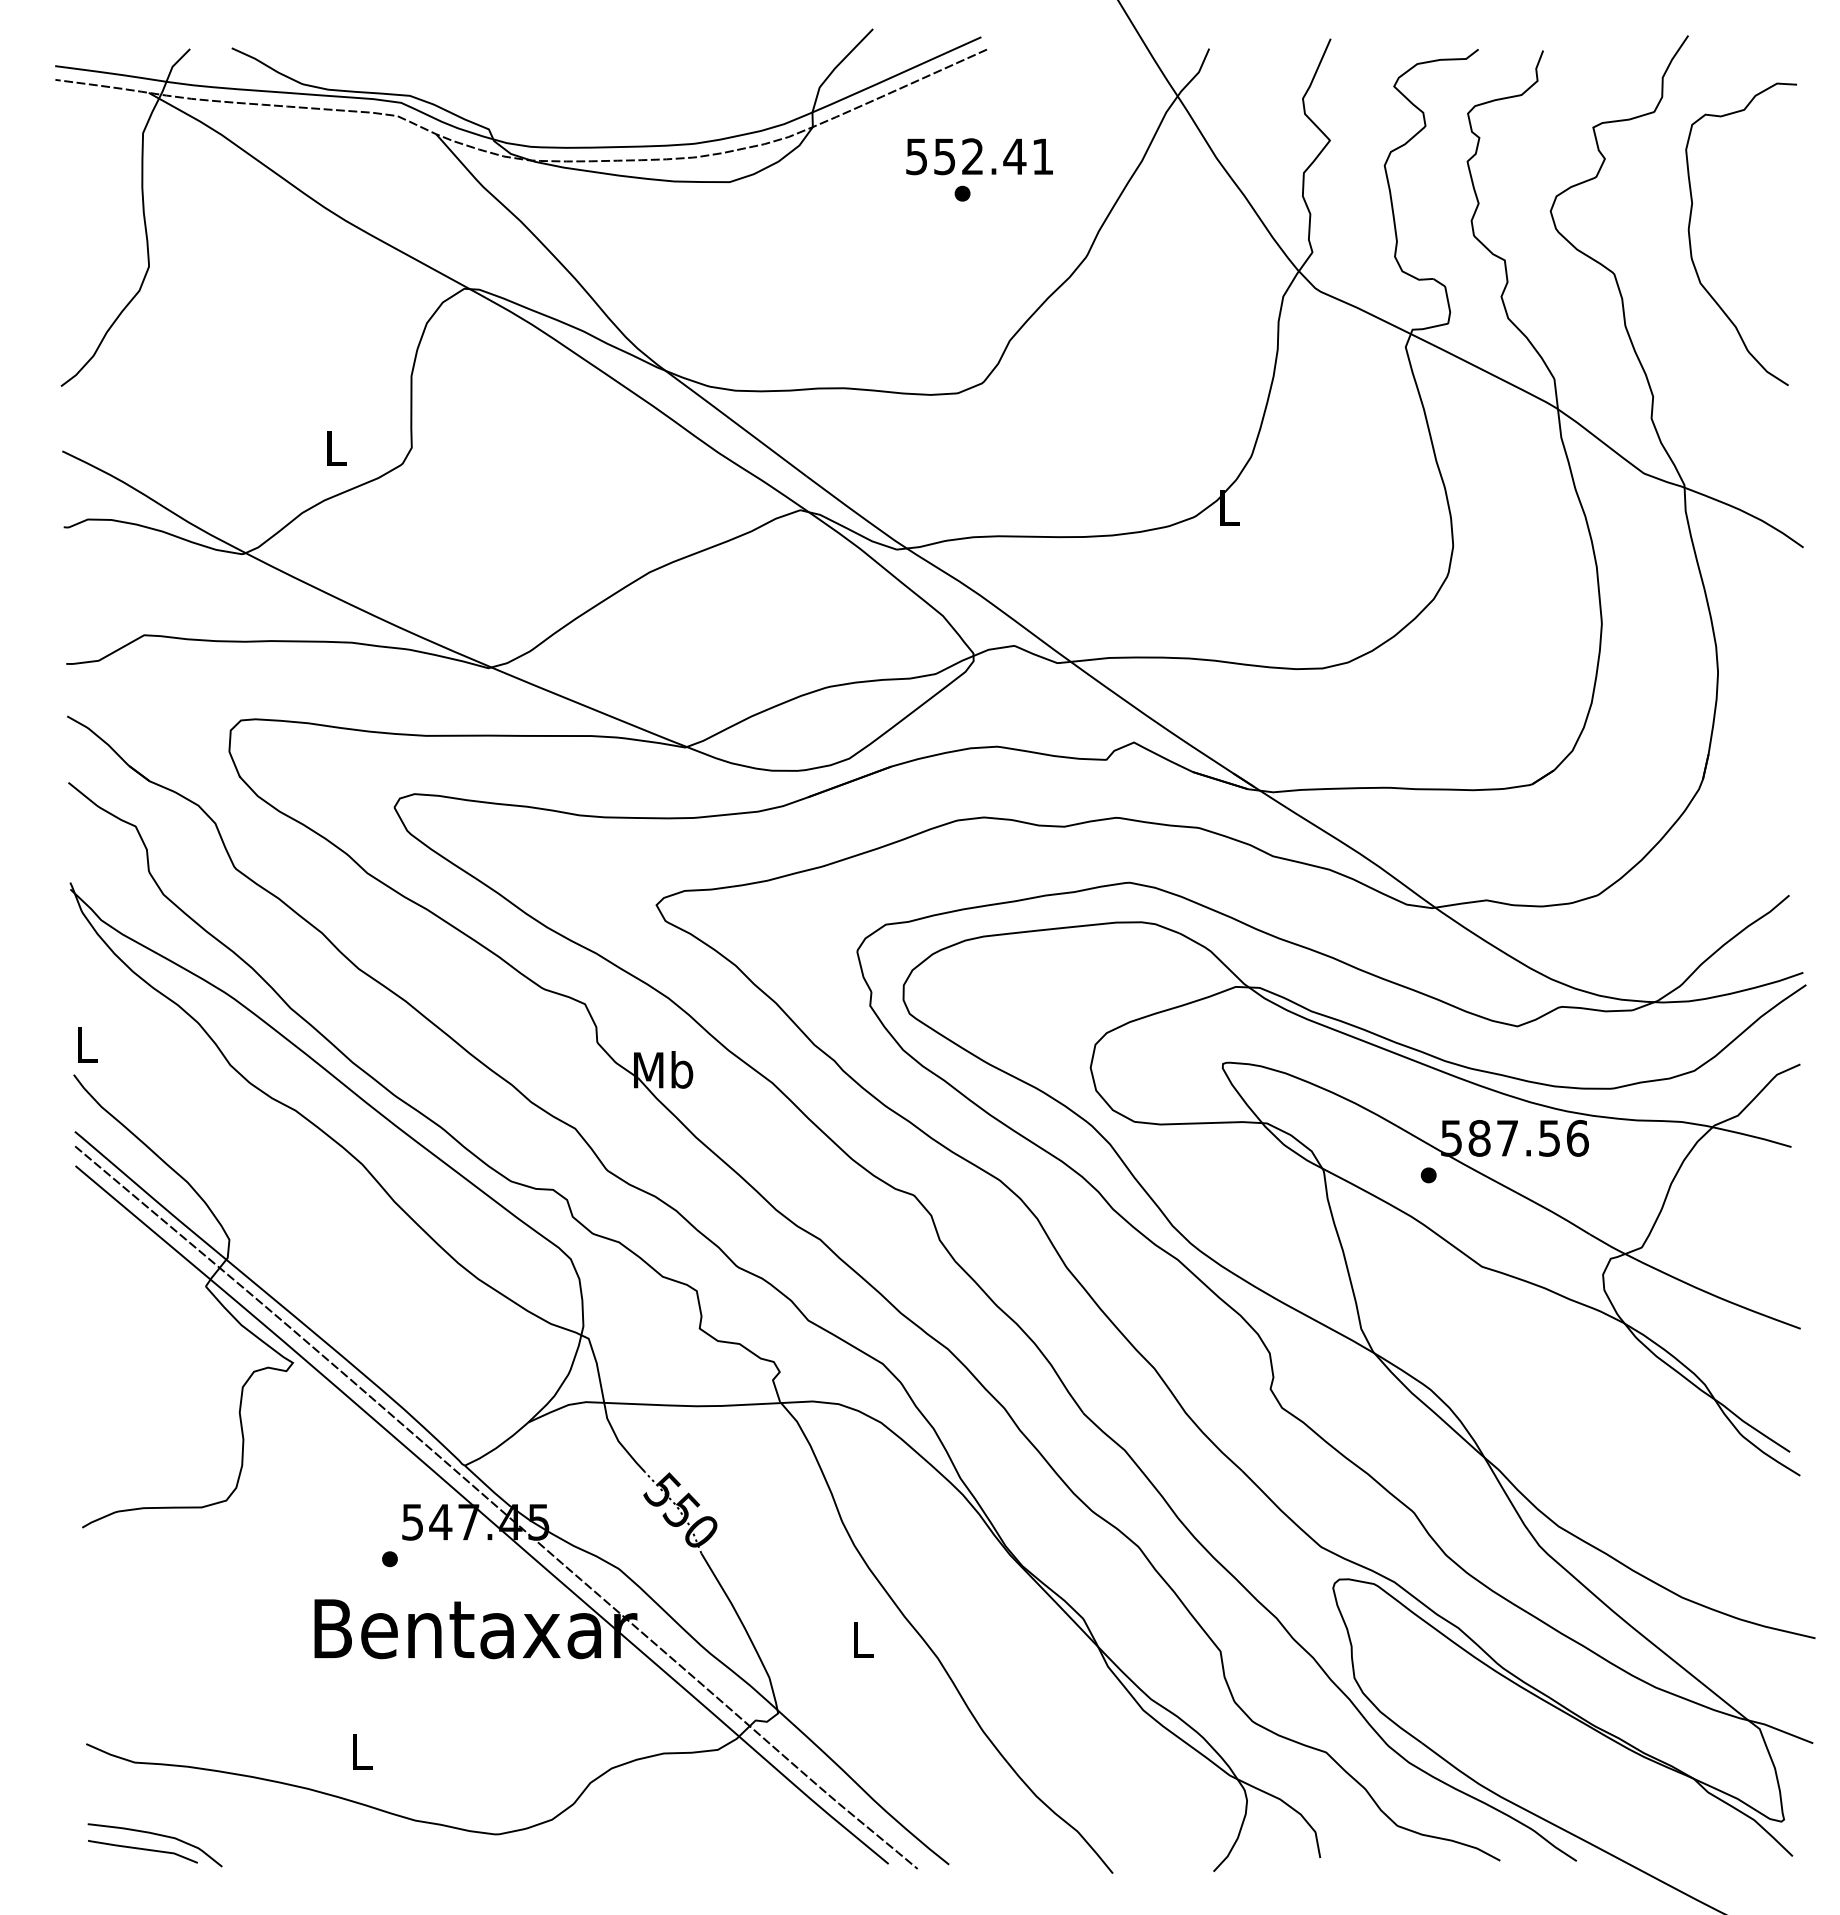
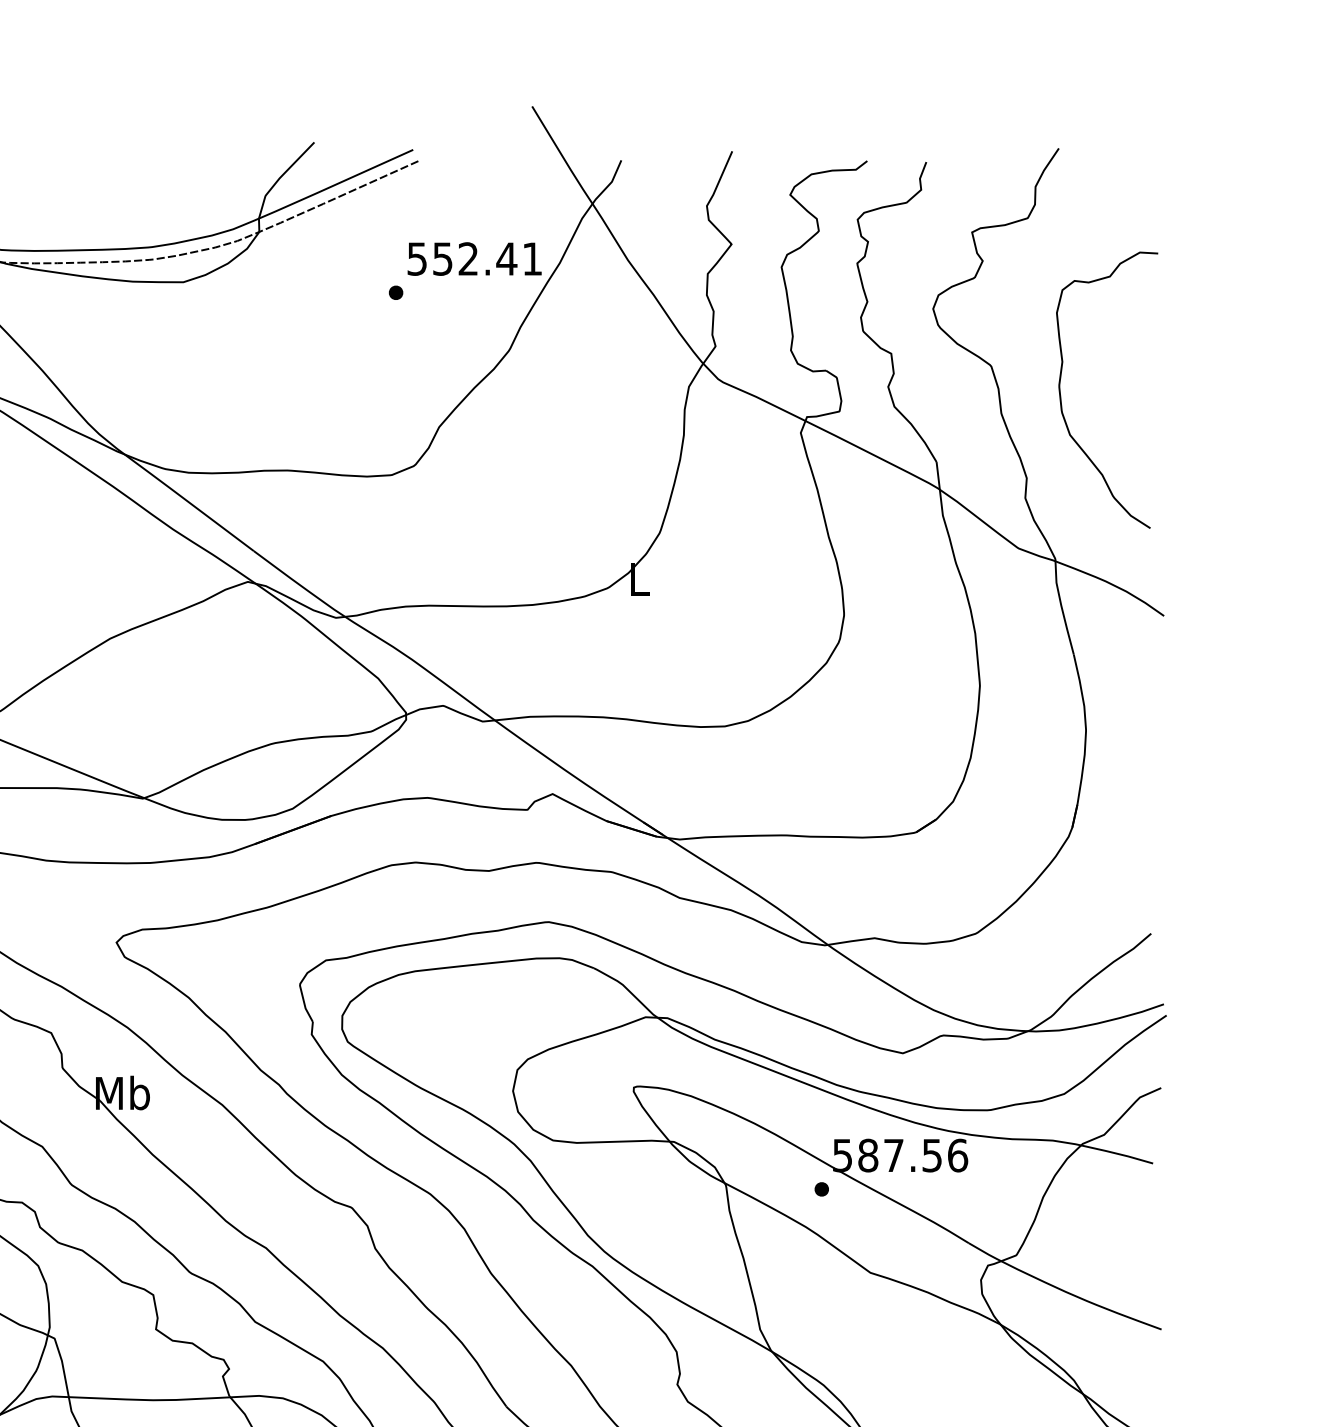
text: (979, 156) -> (474, 258), moved
curve: (1690, 235) -> (1060, 391), moved

